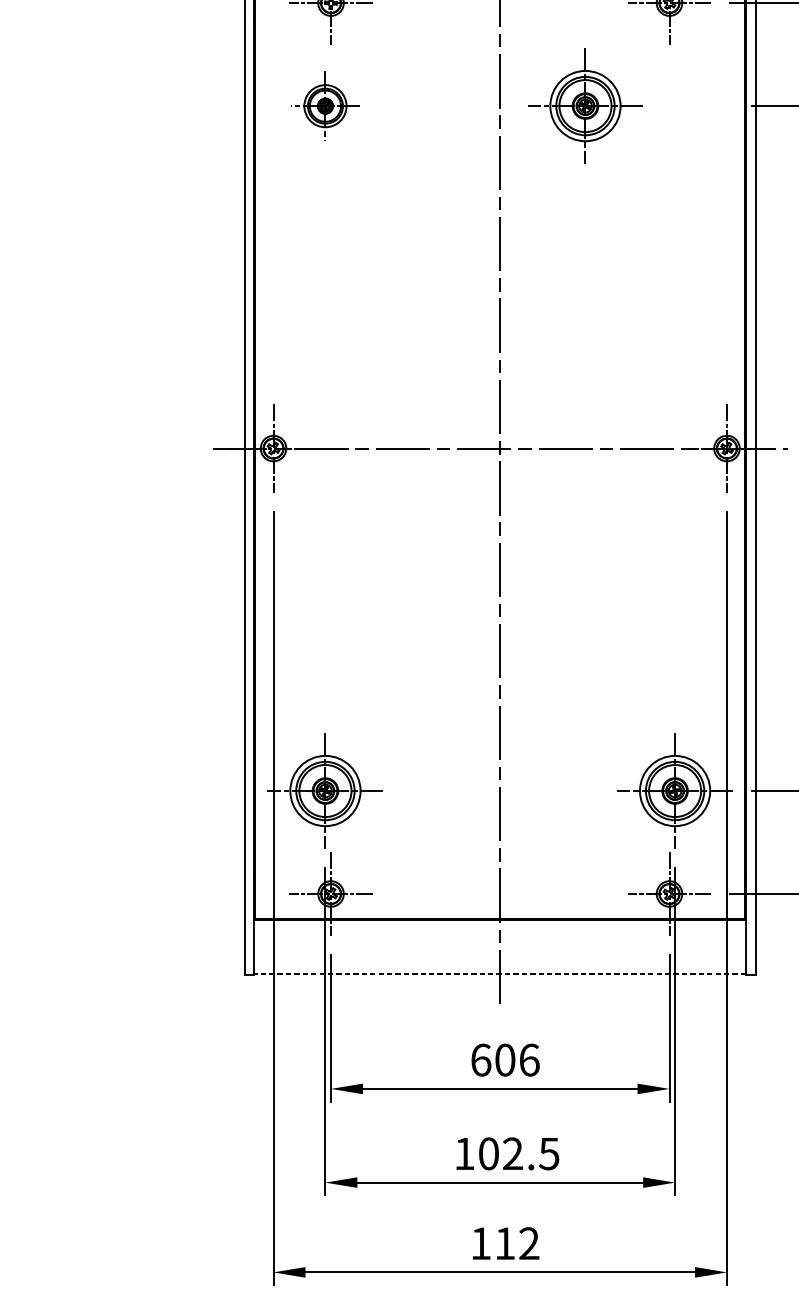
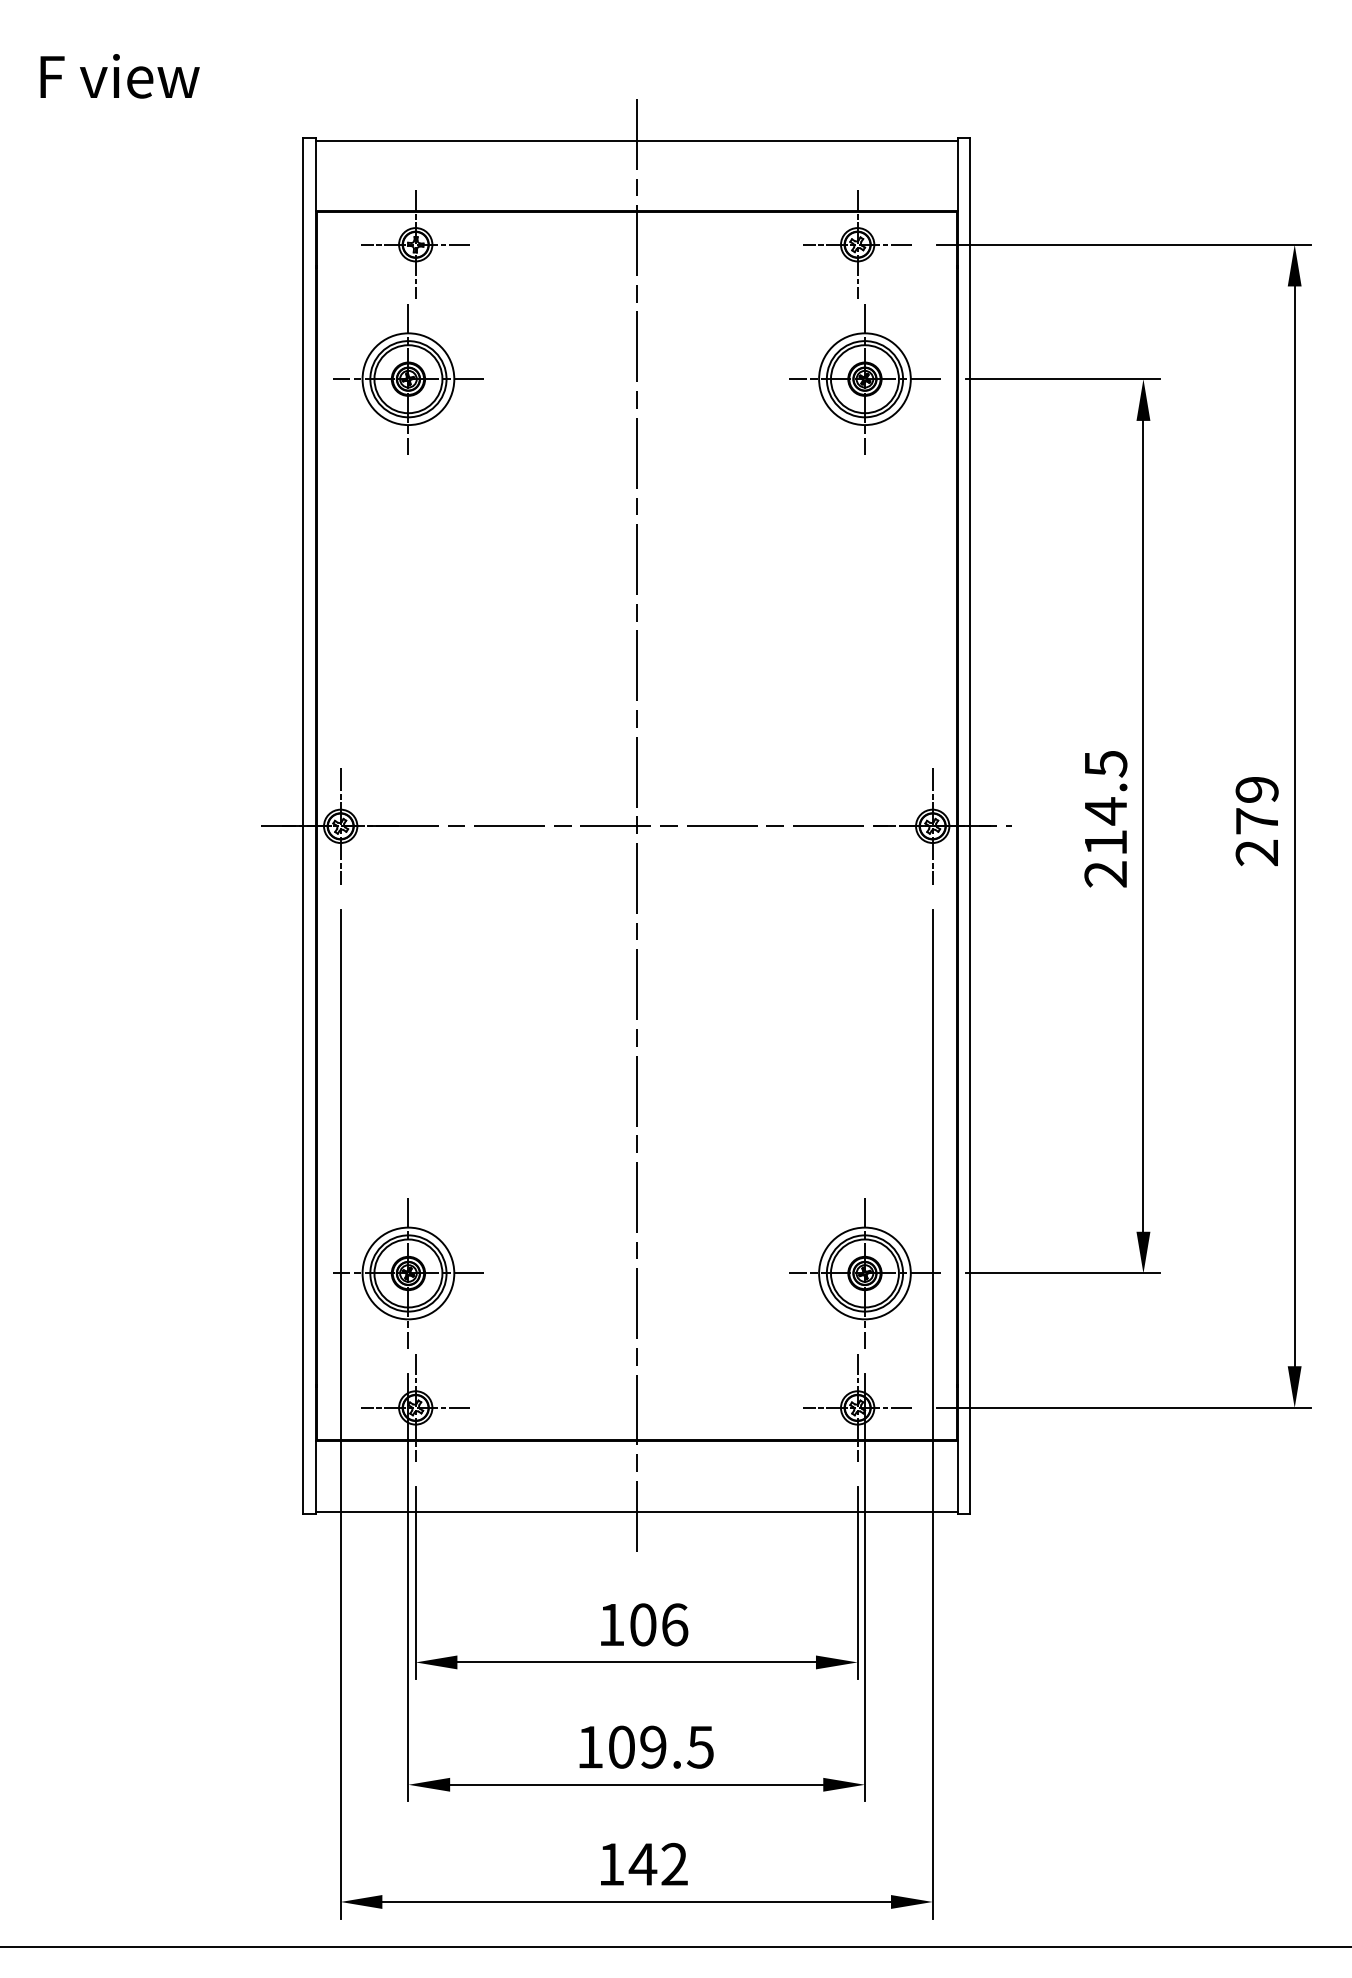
part: (325, 106) -> (408, 379), size x1.67
part: (585, 106) -> (864, 379), moved
line: (500, 974) -> (636, 1512), dashed -> solid
text: (481, 1059) -> (612, 1624), 606 -> 106
text: (513, 1154) -> (653, 1747), 102.5 -> 109.5
text: (504, 1243) -> (642, 1864), 112 -> 142

